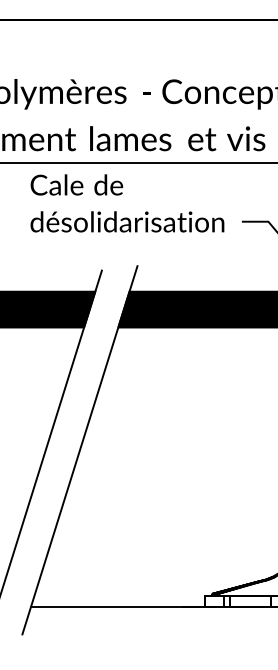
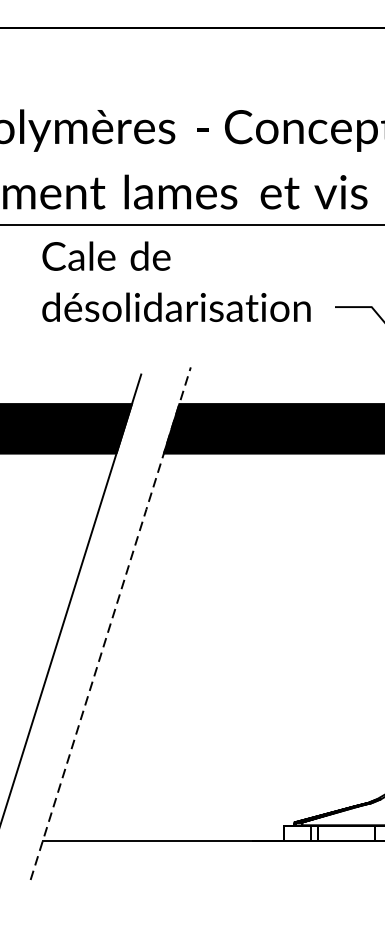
line: (80, 449) -> (111, 622), solid -> dashed

